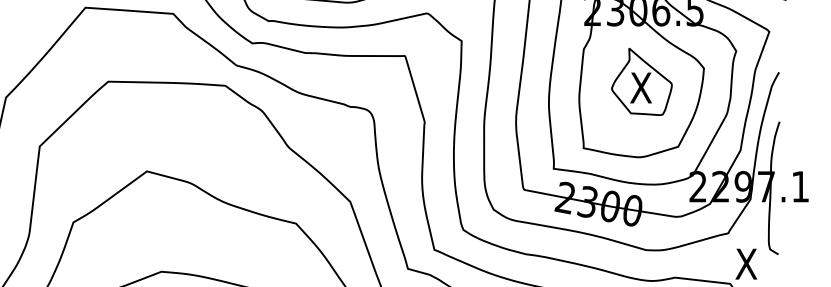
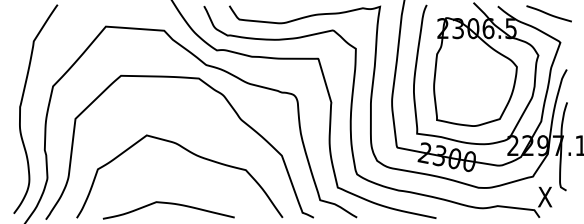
part: (641, 81) -> (475, 75), removed

